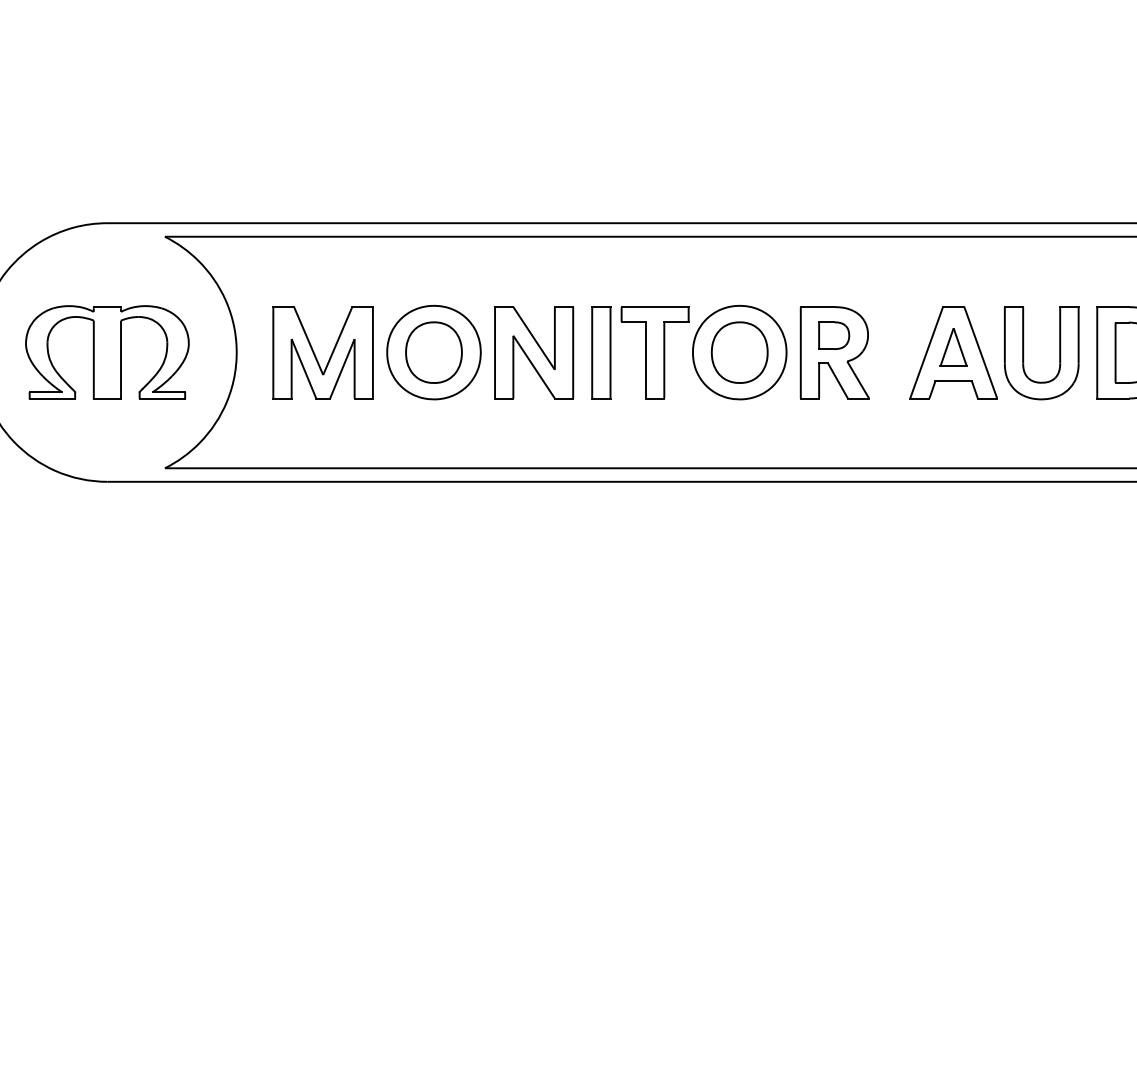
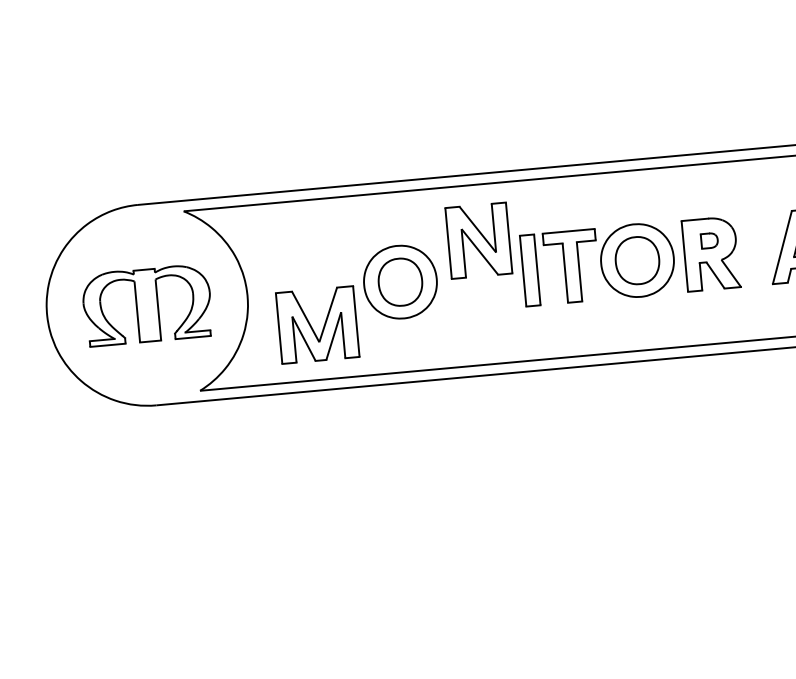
part: (834, 335) -> (709, 240), size x0.7
part: (534, 352) -> (479, 240), moved
part: (316, 356) -> (312, 328), moved

